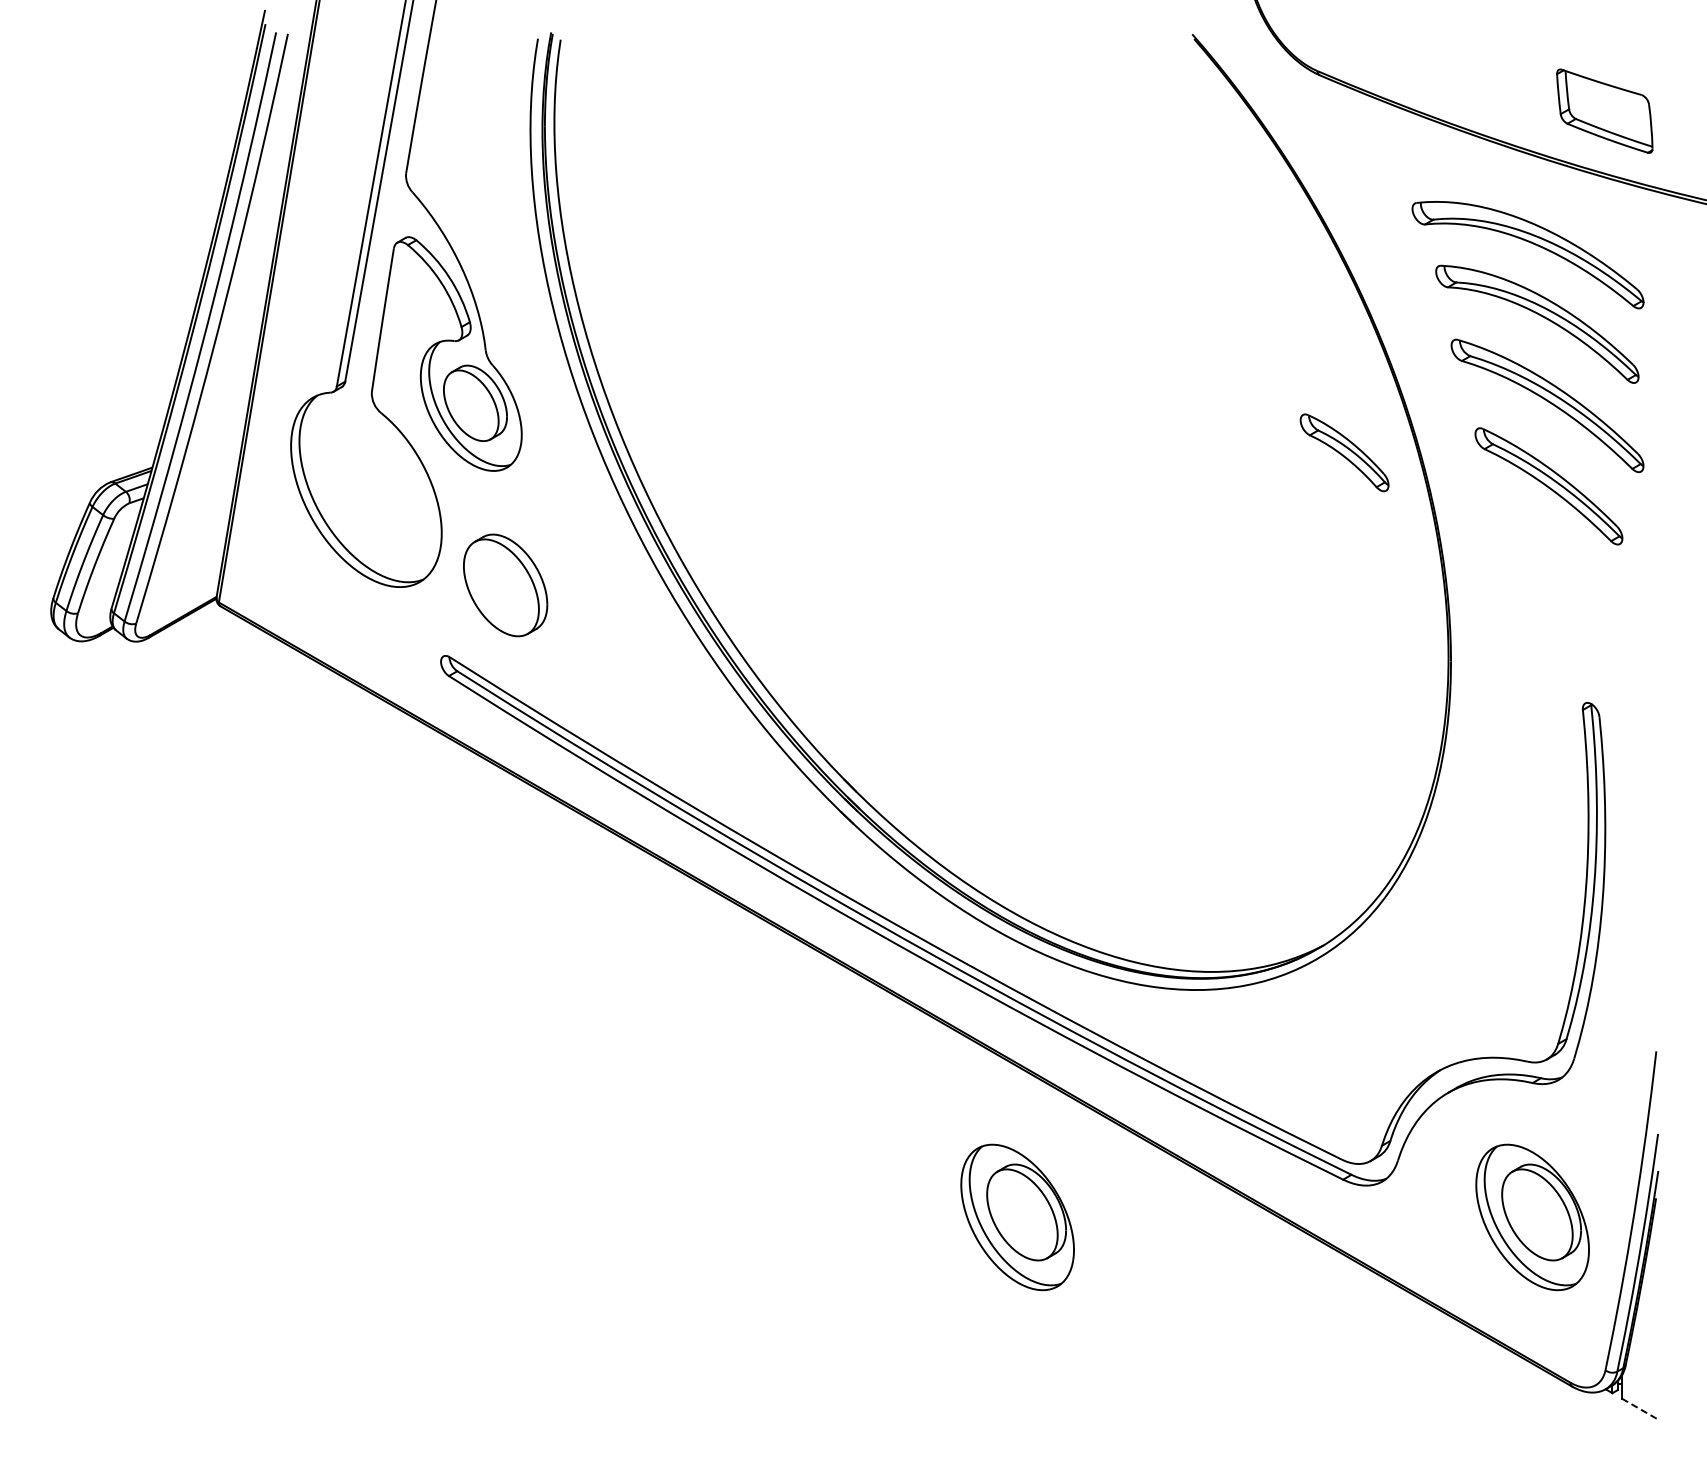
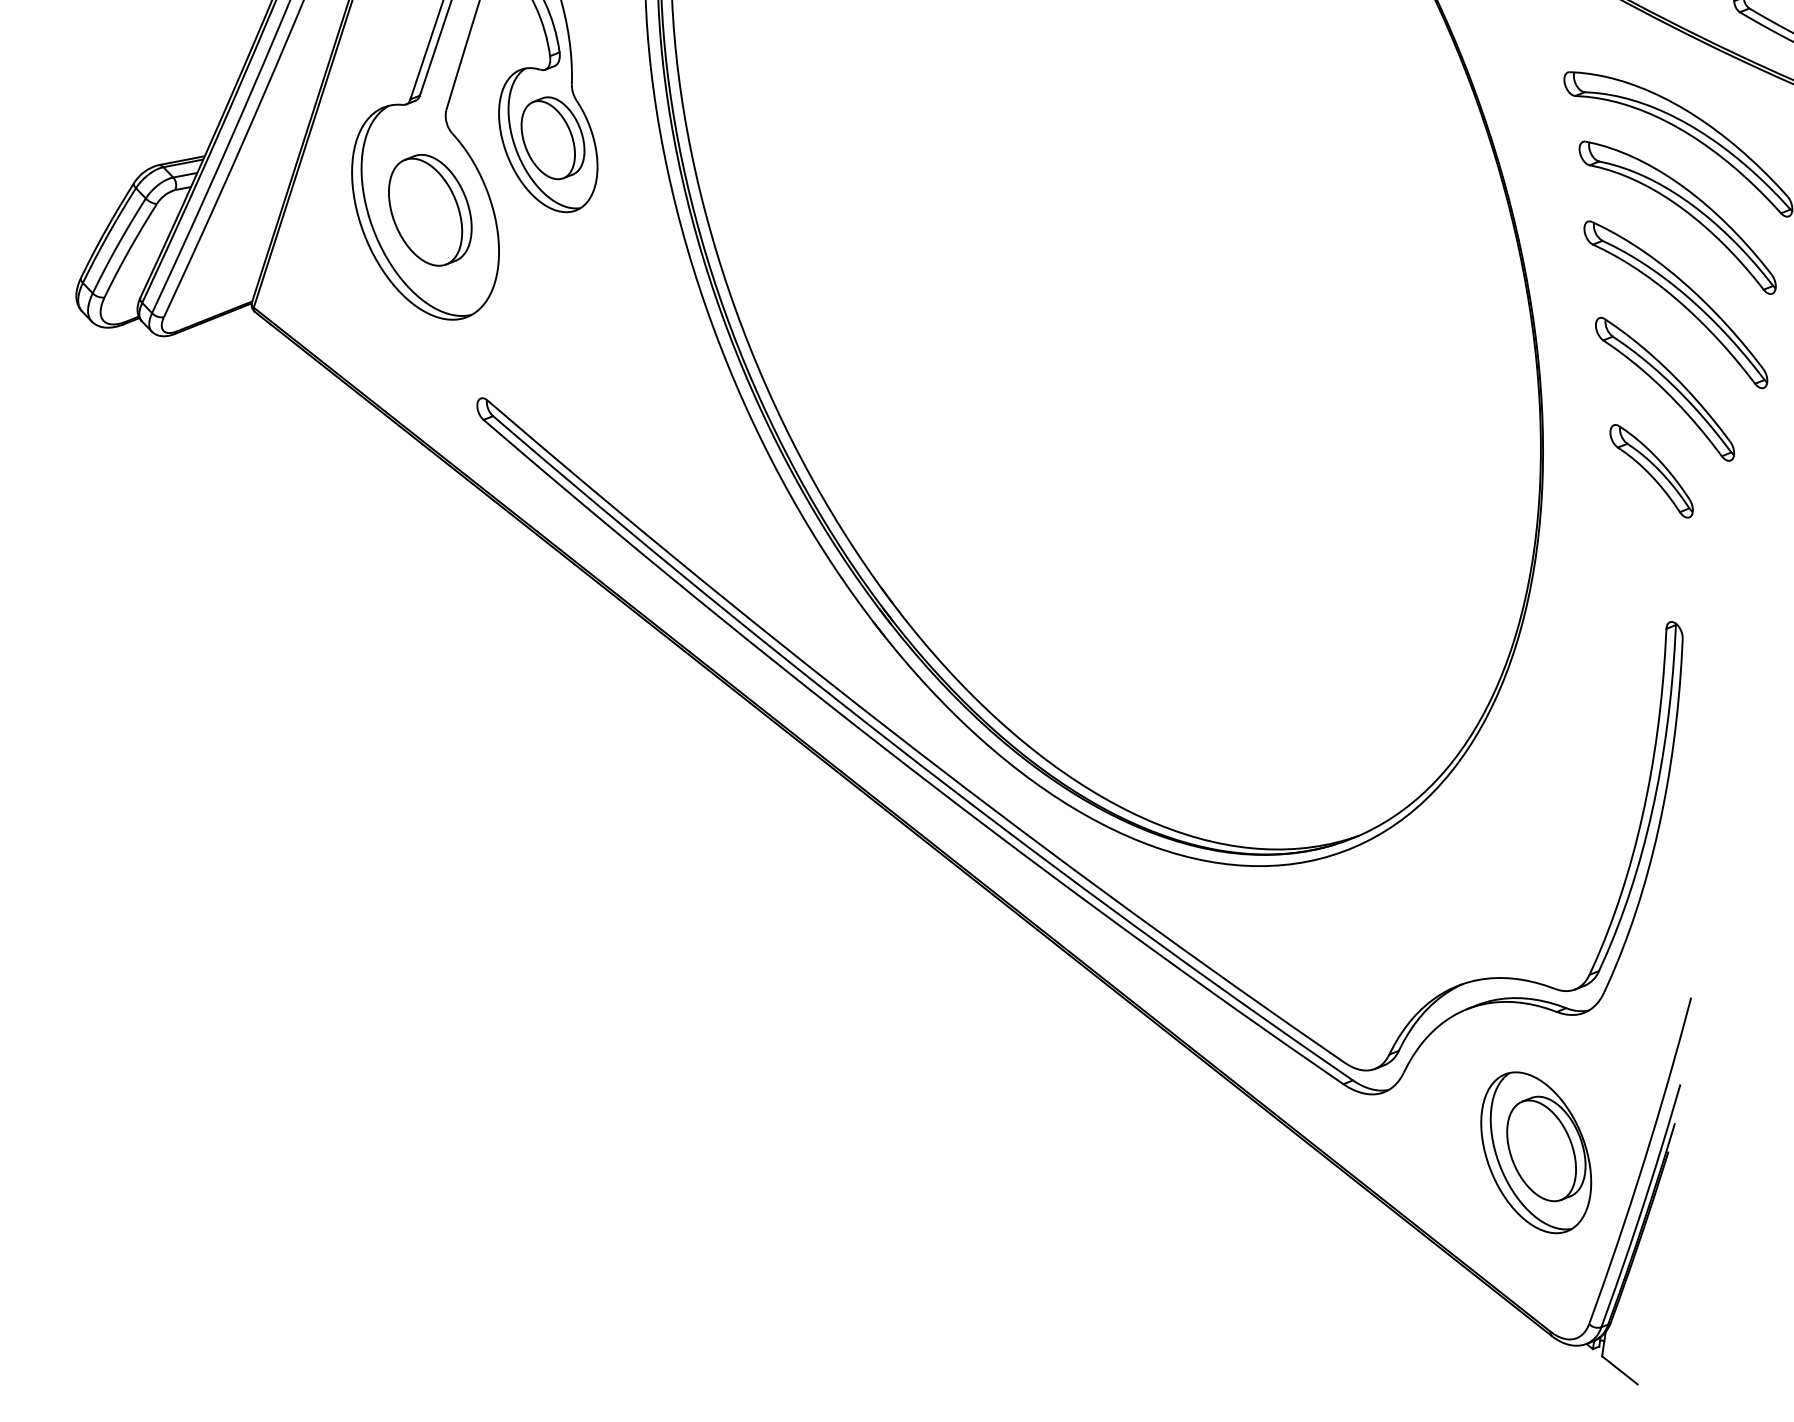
part: (1344, 452) -> (1651, 470), moved
part: (505, 585) -> (430, 210), moved
part: (1017, 1217) -> (996, 1074), removed
line: (1640, 1409) -> (1619, 1370), dashed -> solid

